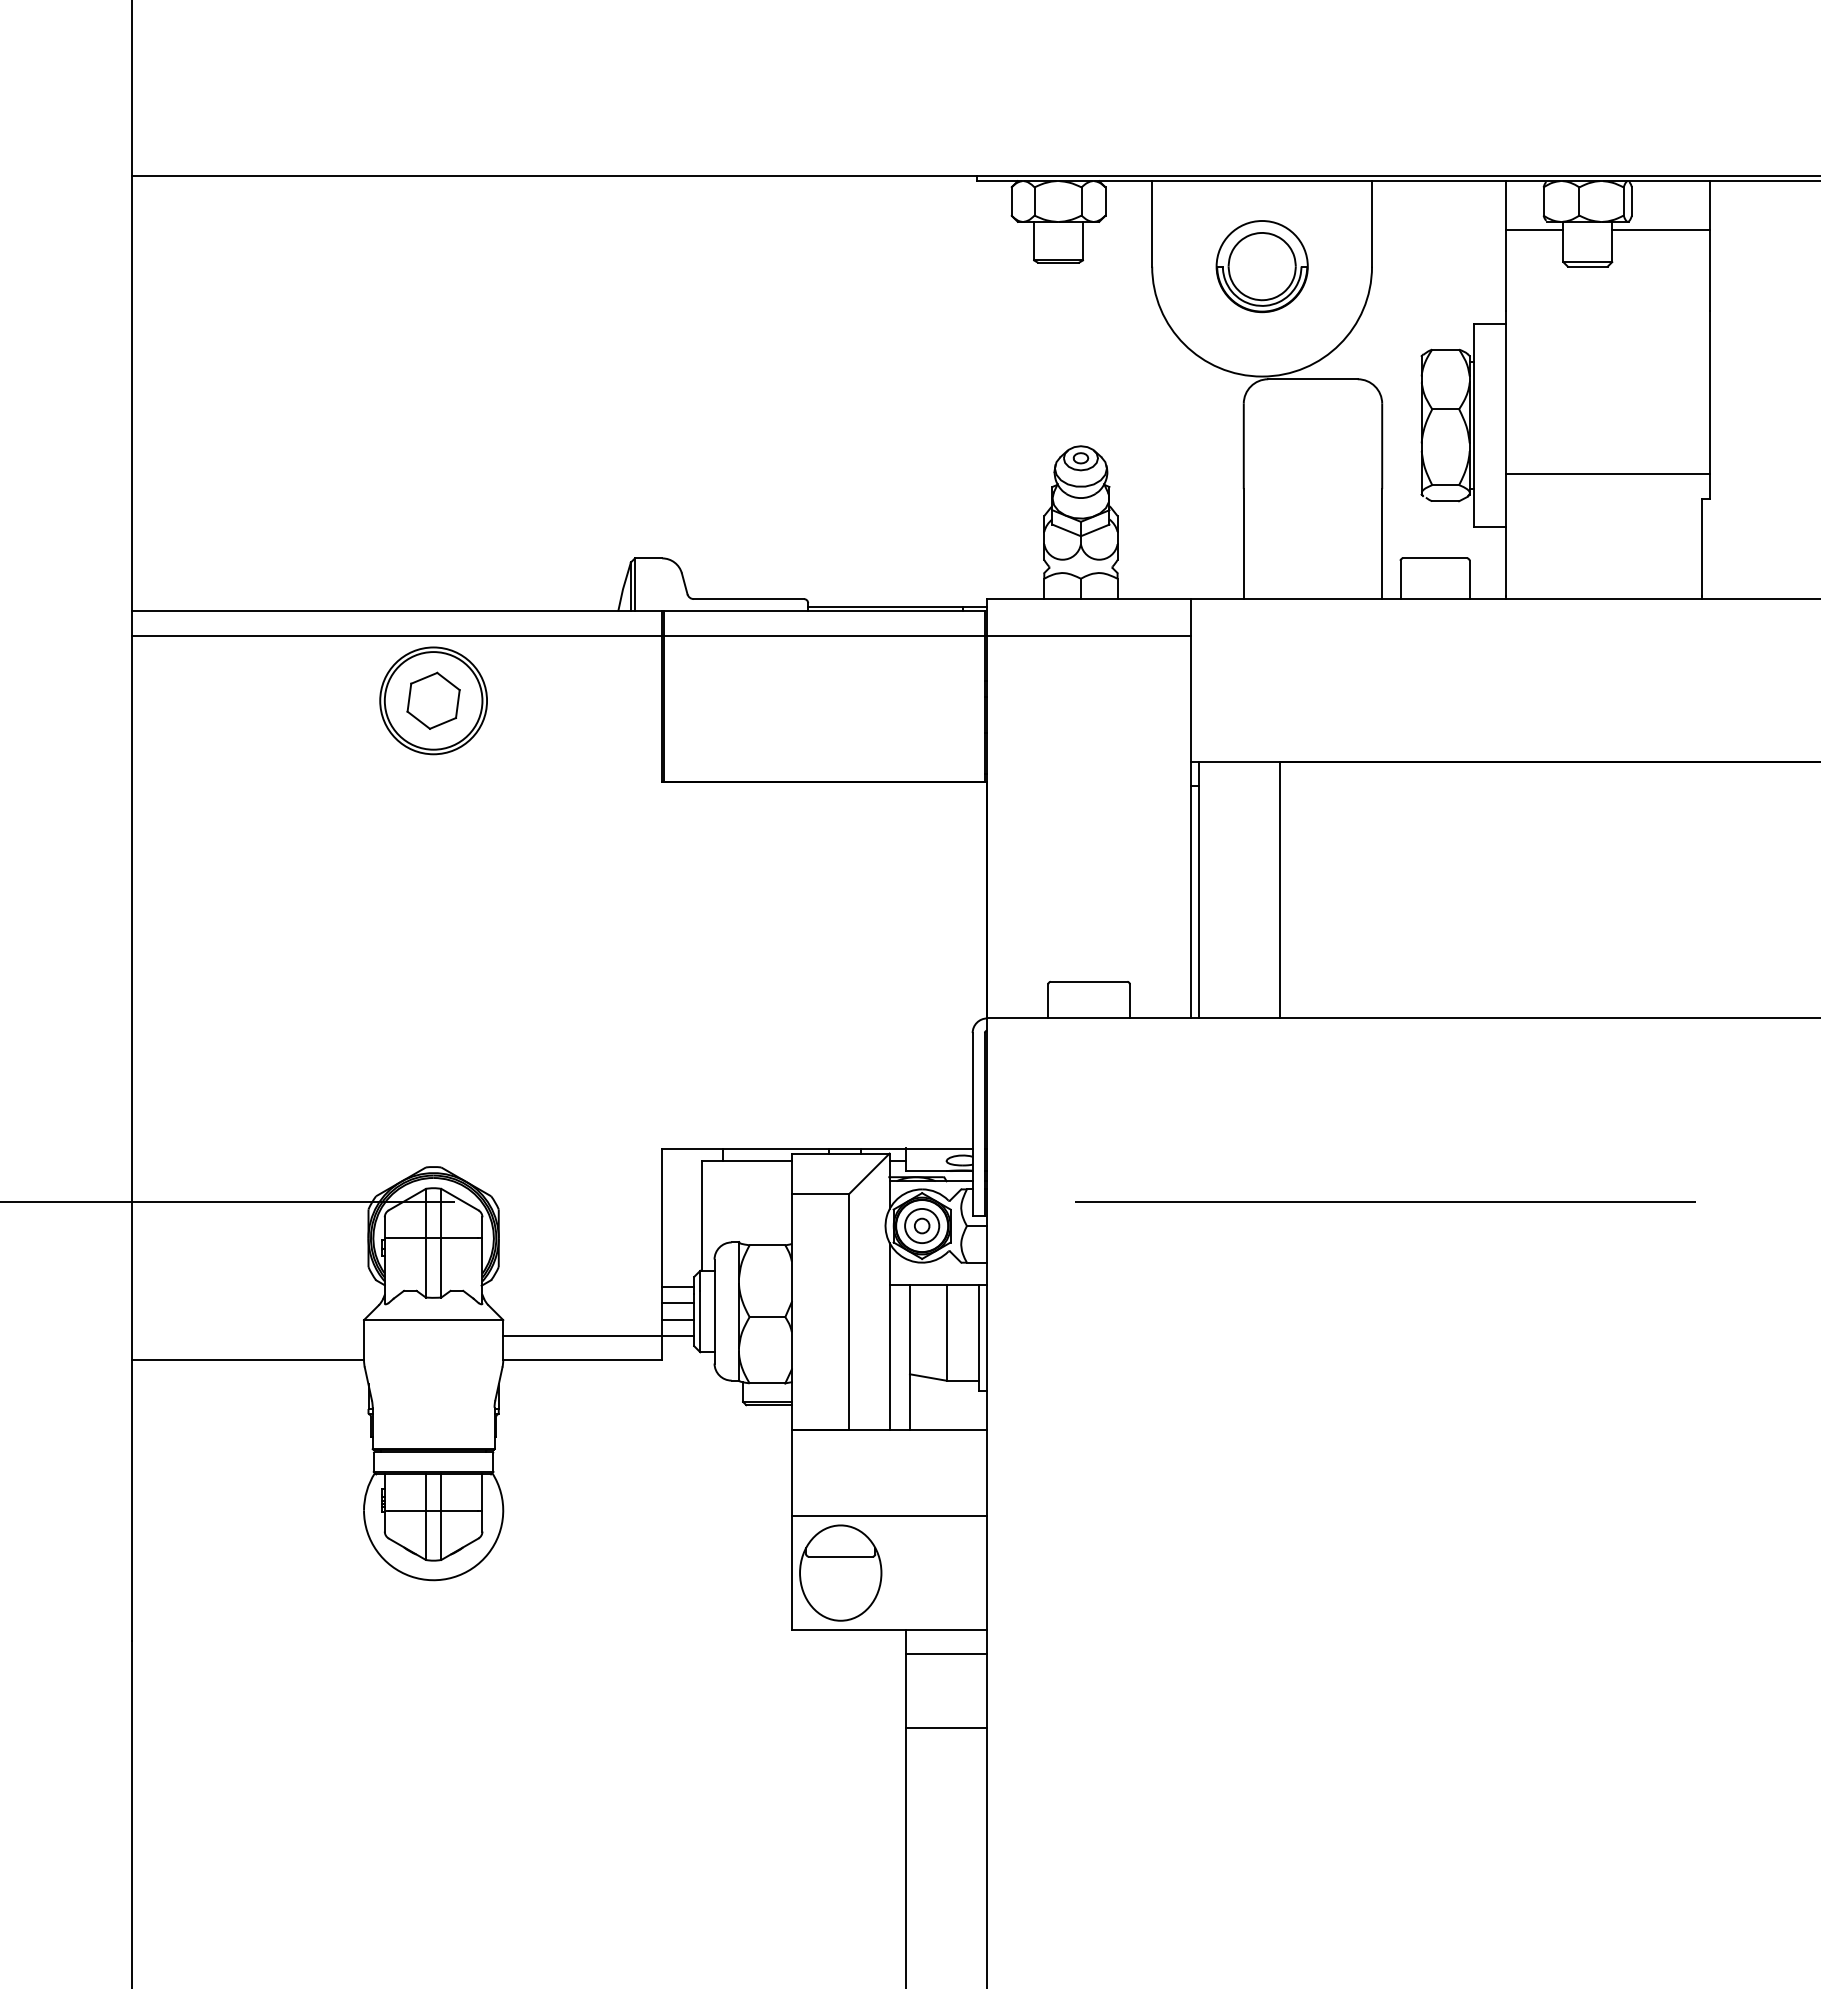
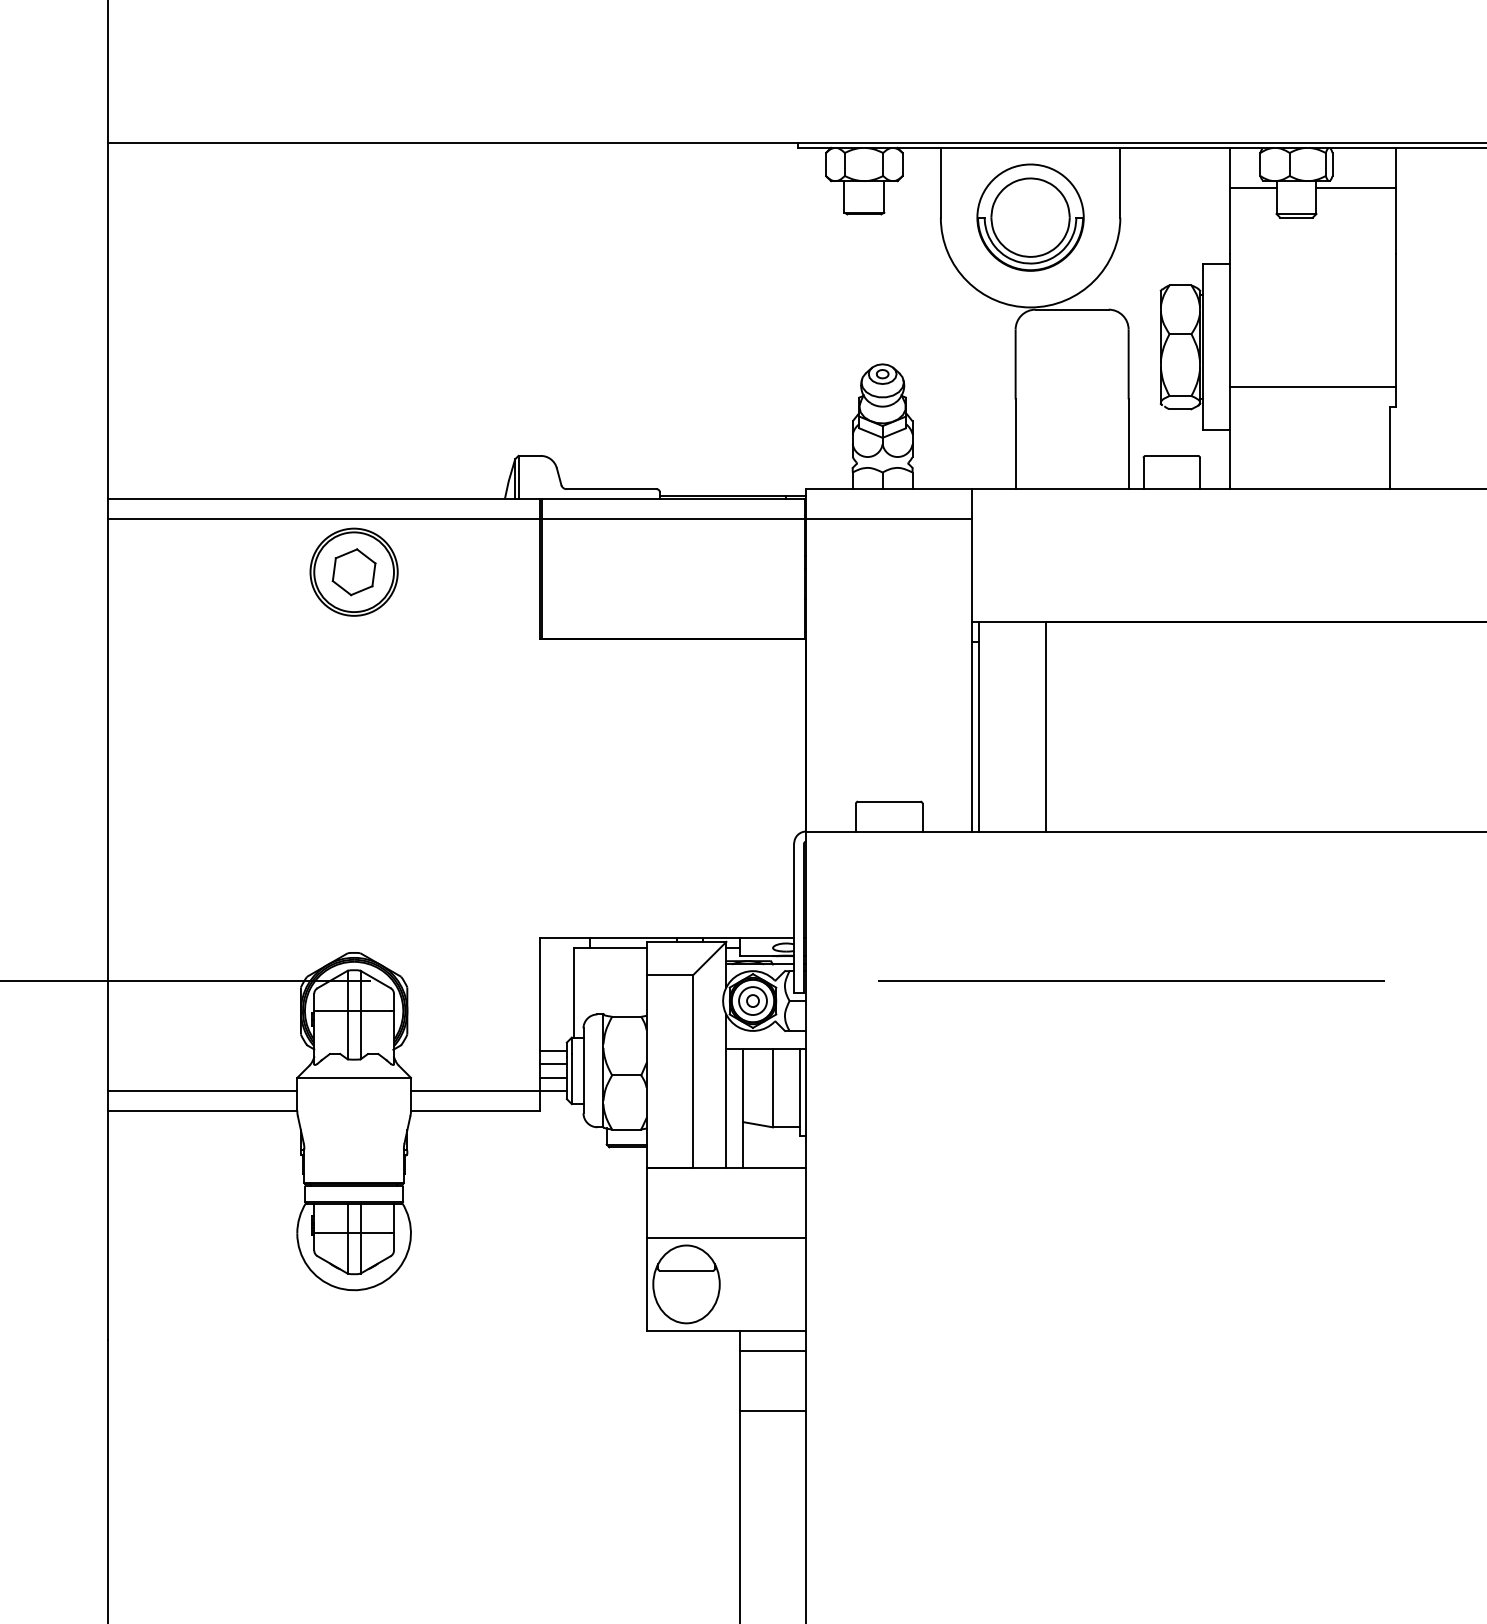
part: (1262, 266) -> (1030, 217), size x1.43
line: (248, 1335) -> (202, 1090), added

